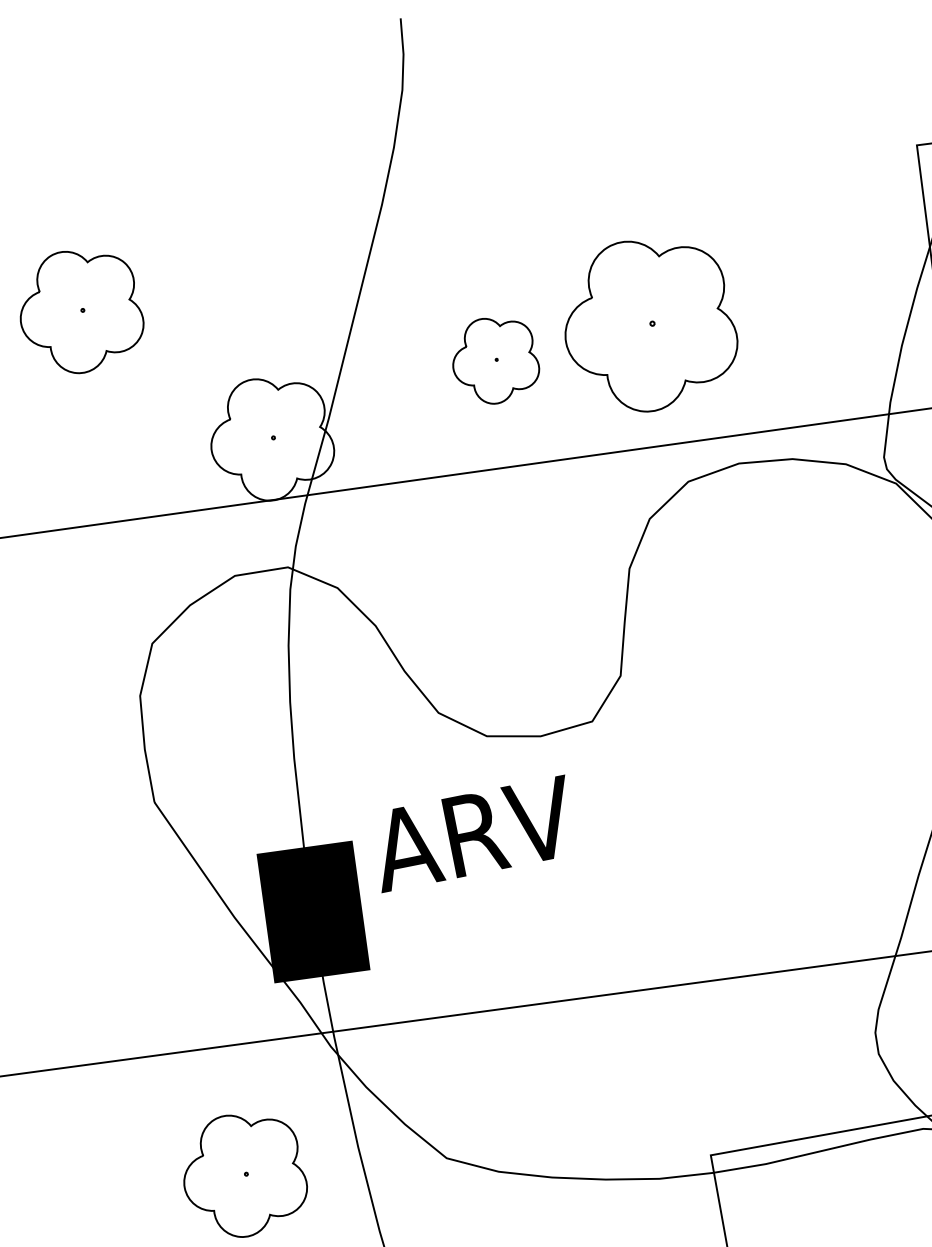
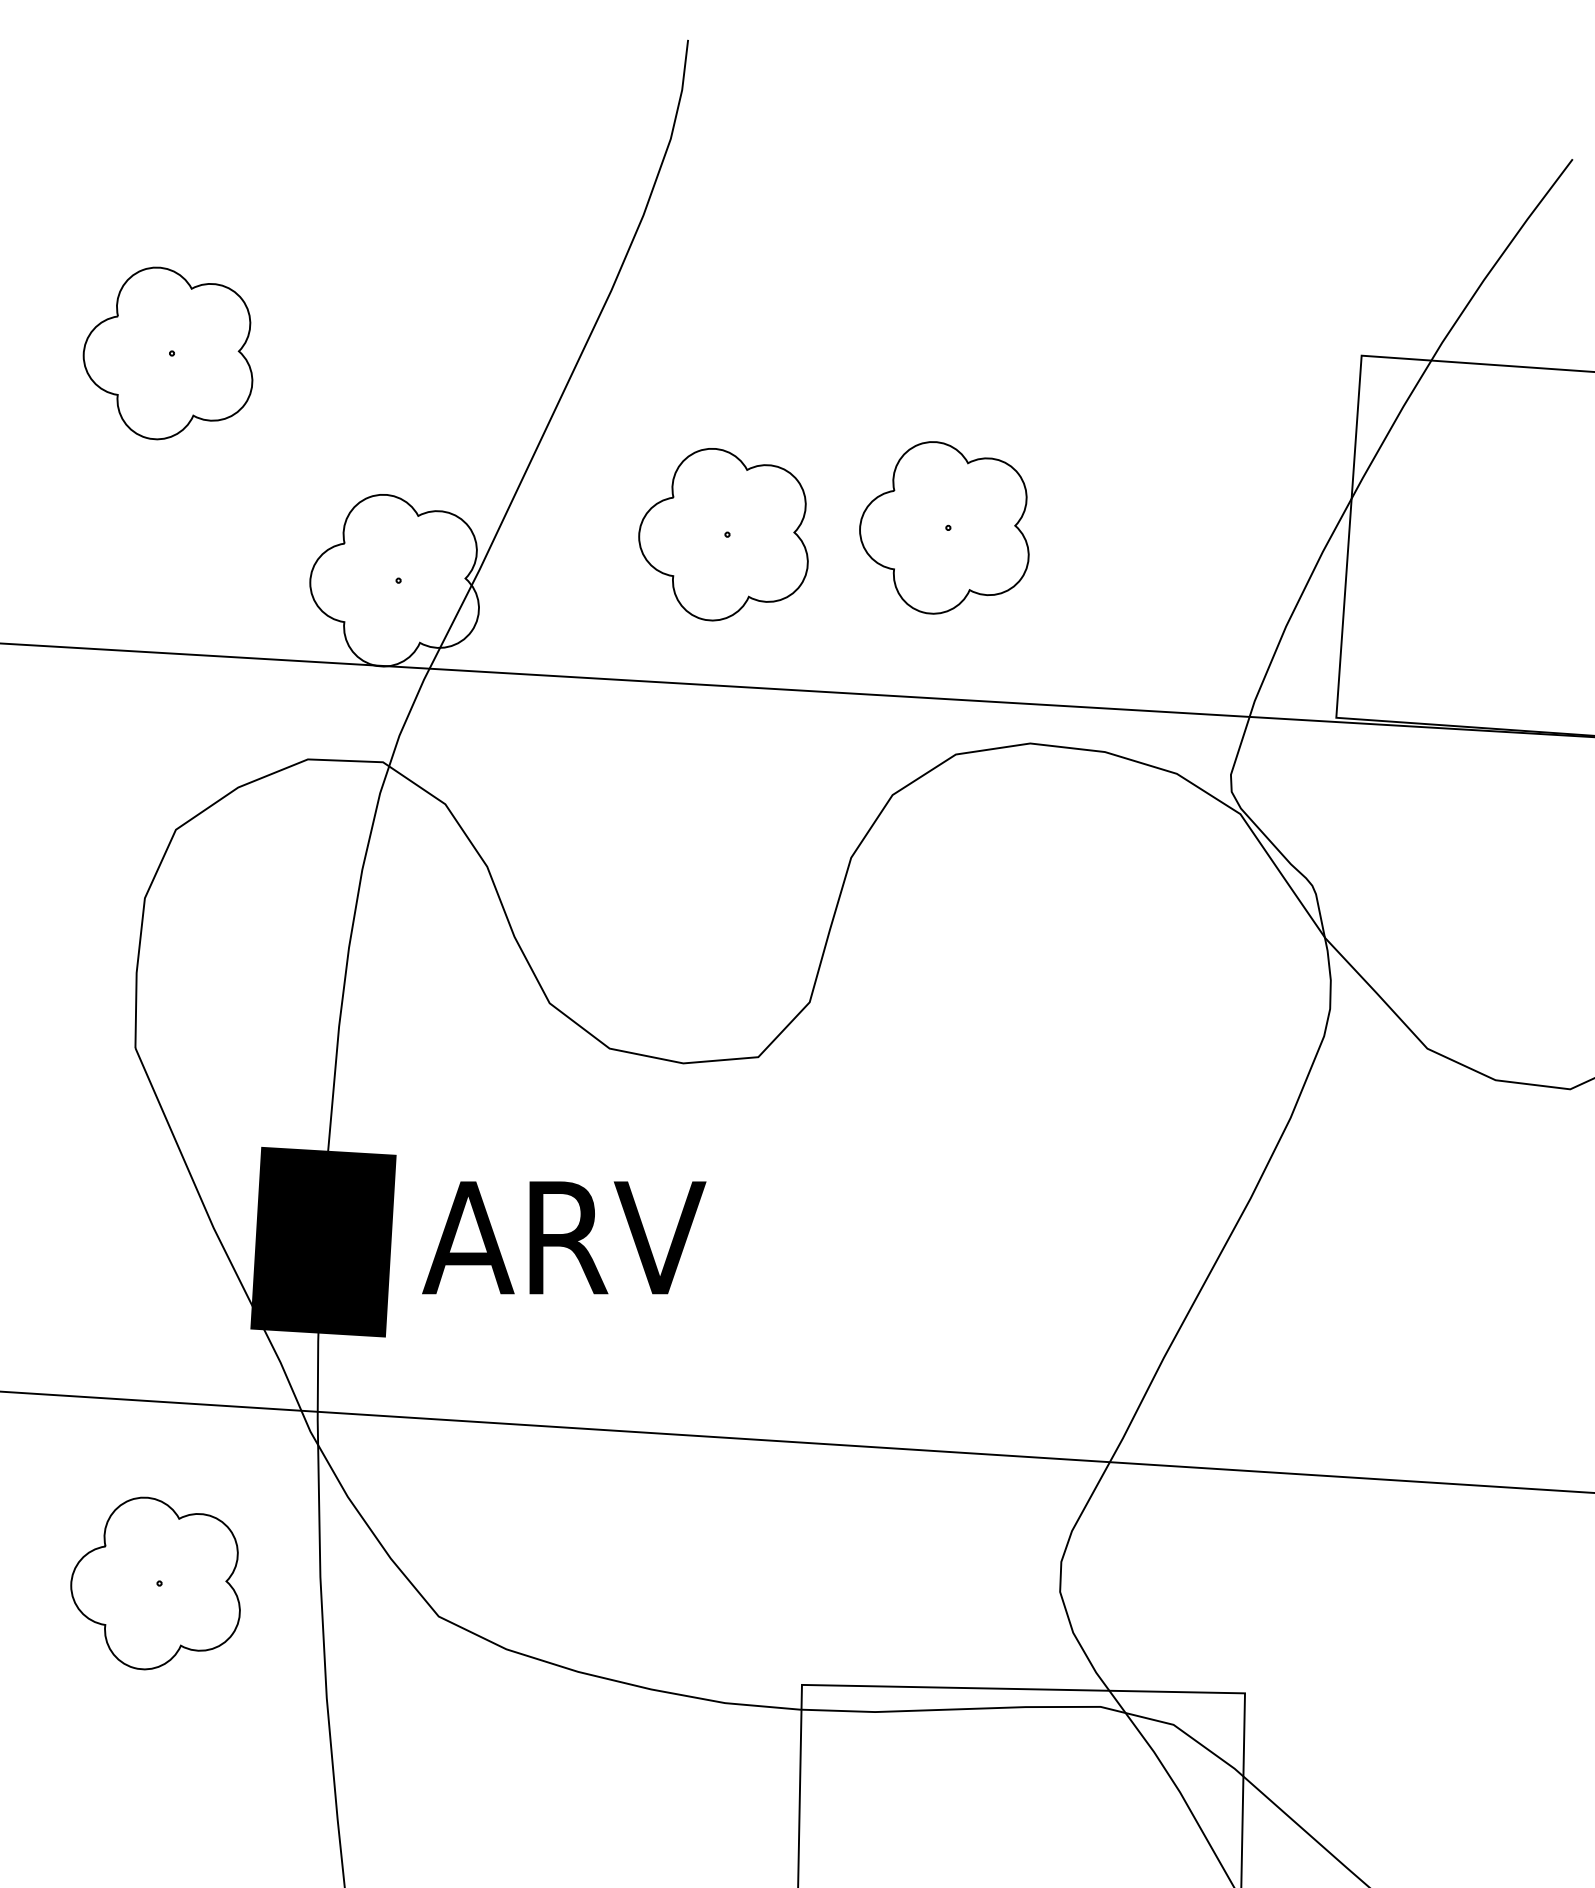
part: (648, 324) -> (944, 527), size x0.71
part: (494, 360) -> (723, 534), size x1.43
text: (473, 833) -> (564, 1237), moved

